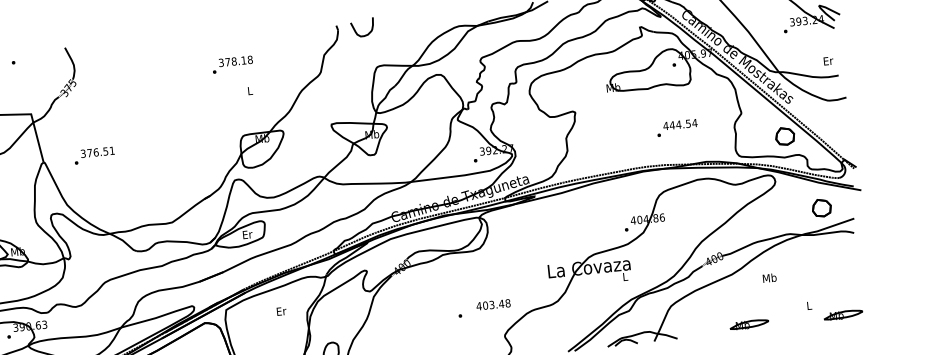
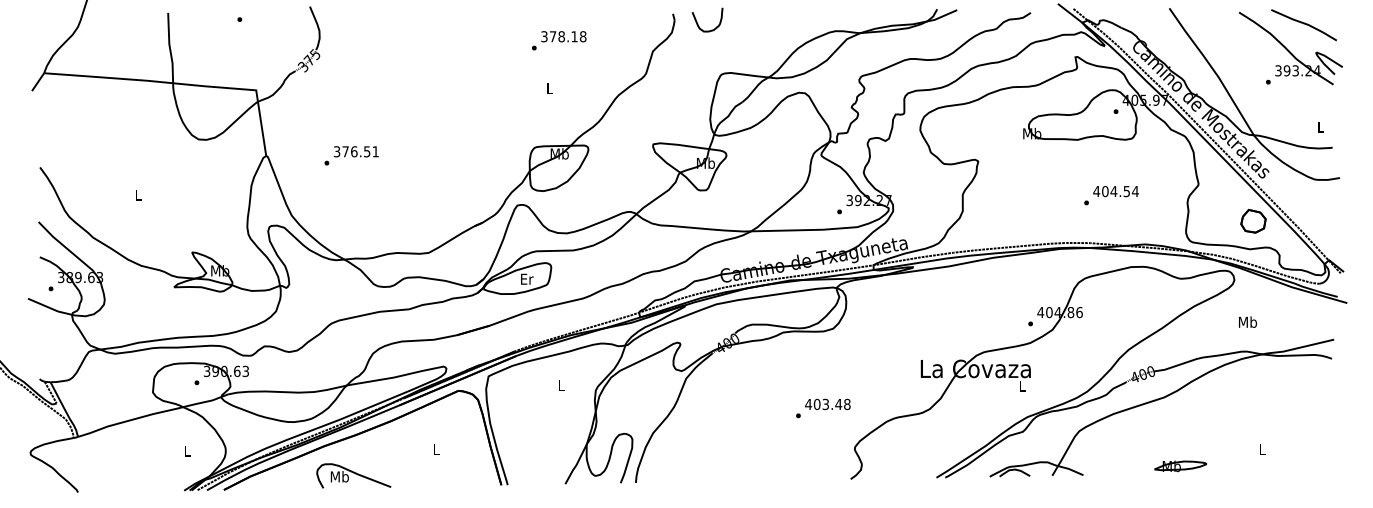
text: (828, 60) -> (1321, 126), Er -> L
text: (232, 64) -> (559, 40), moved
text: (671, 125) -> (1104, 191), 444.54 -> 404.54
text: (94, 155) -> (351, 155), moved
part: (821, 208) -> (1292, 321), removed
text: (769, 277) -> (1247, 321), moved
text: (493, 304) -> (827, 404), moved
text: (281, 311) -> (561, 385), Er -> L
part: (843, 315) -> (1306, 466), removed

